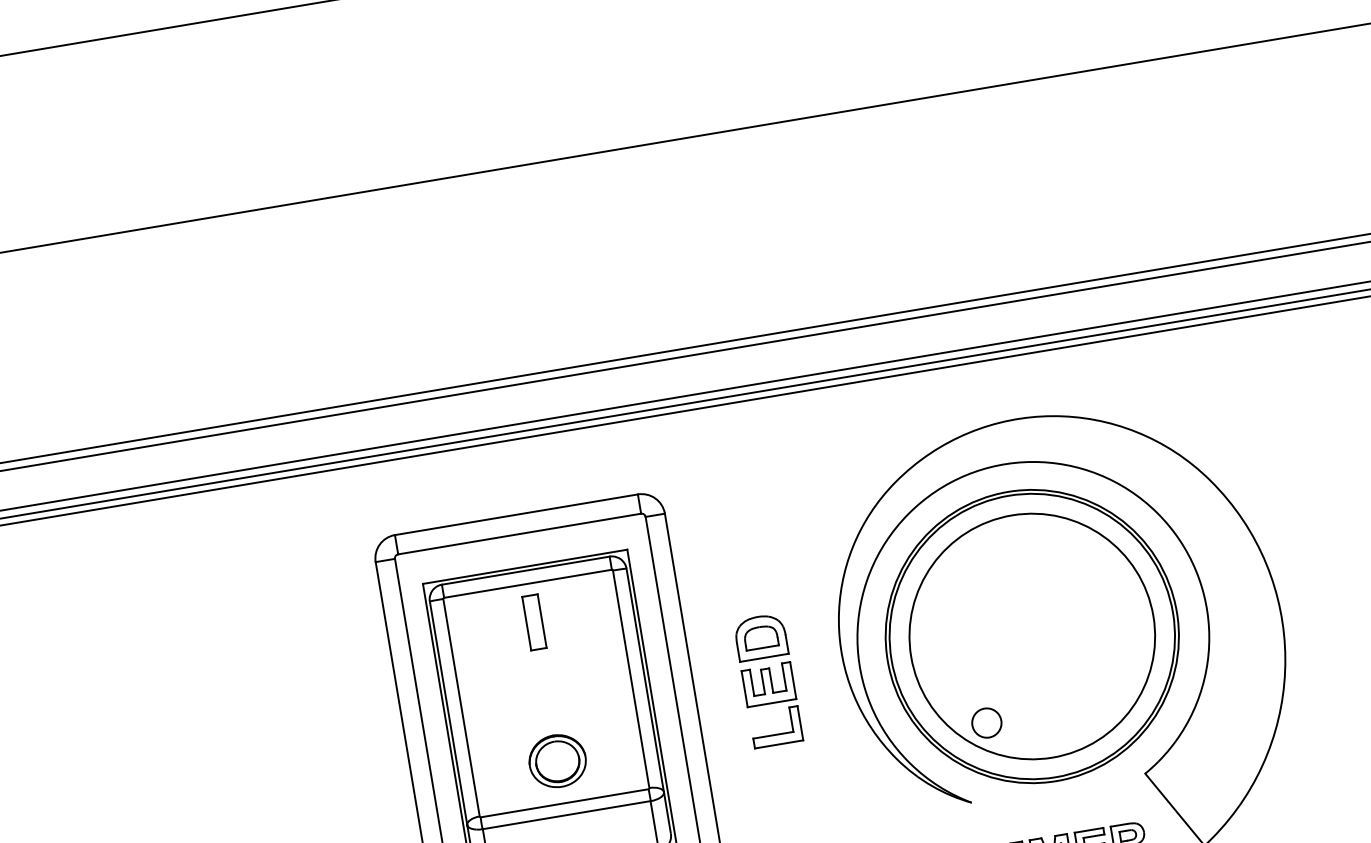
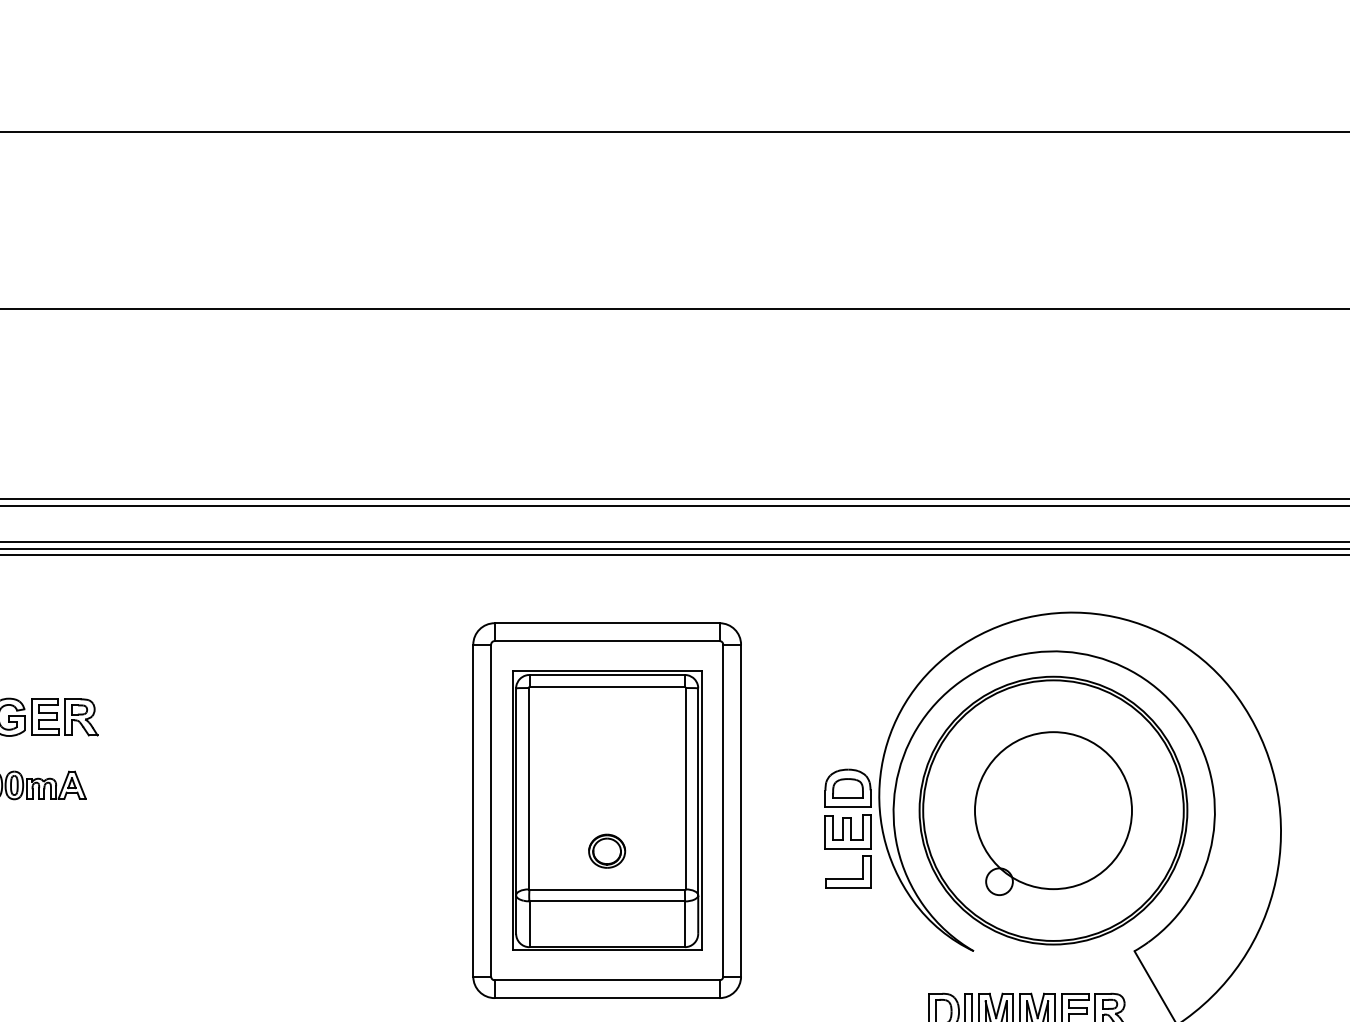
part: (533, 622) -> (606, 722), removed
circle: (1032, 636) -> (1053, 810), size x0.7
part: (767, 680) -> (847, 828), moved
part: (556, 760) -> (606, 850), size x0.7

